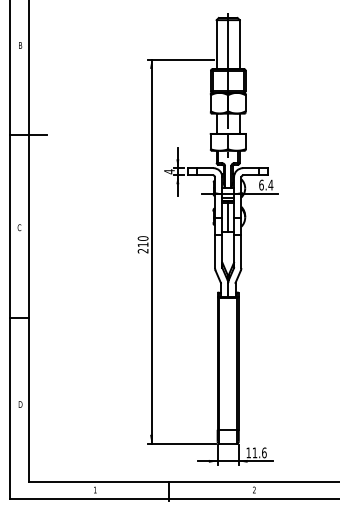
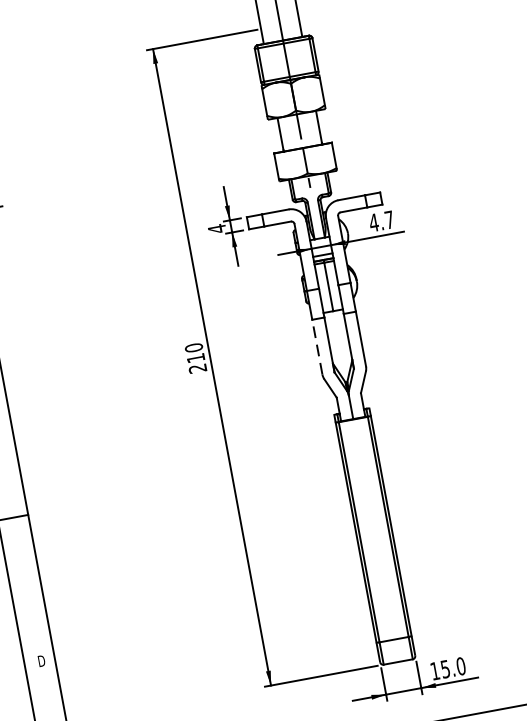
text: (265, 184) -> (380, 220), 6.4 -> 4.7
line: (215, 250) -> (317, 345), solid -> dashed
text: (259, 452) -> (452, 667), 11.6 -> 15.0

